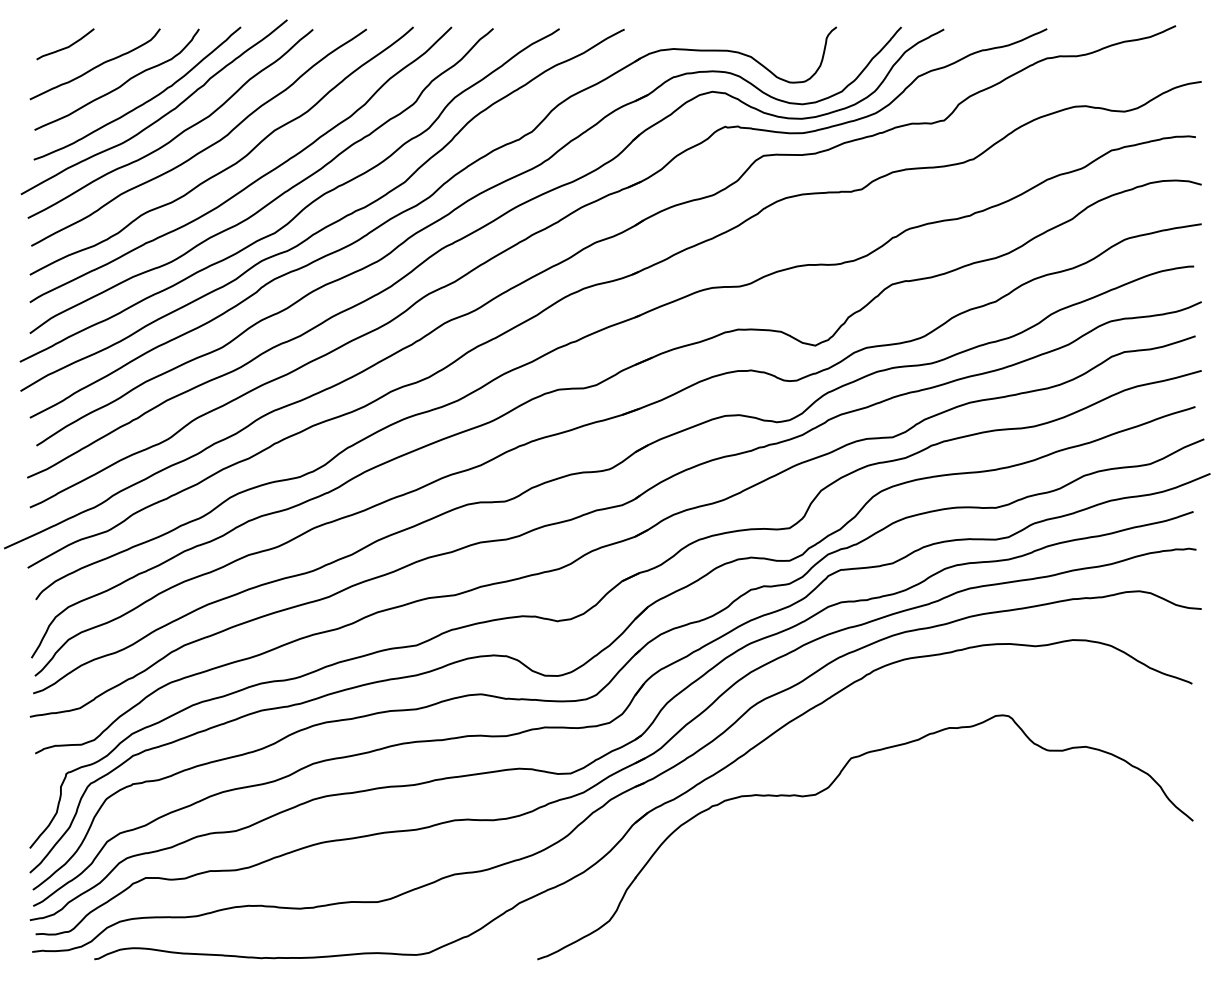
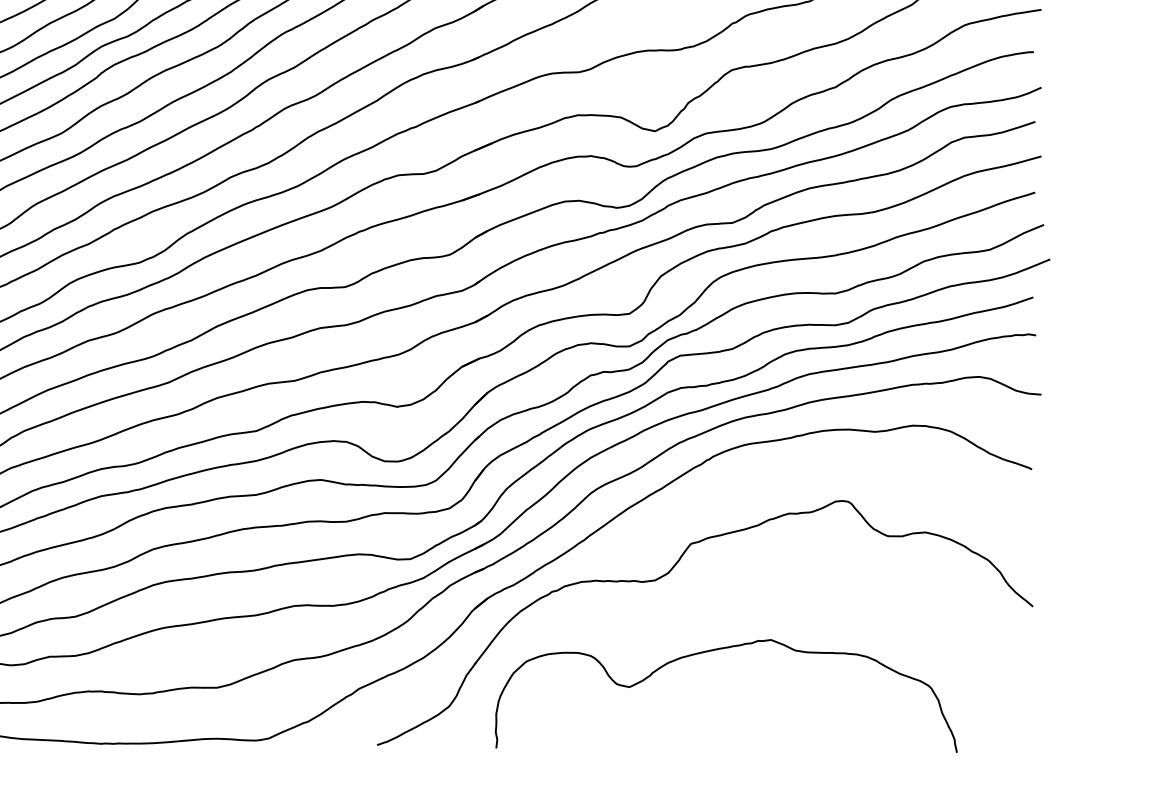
curve: (879, 864) -> (719, 650), added

